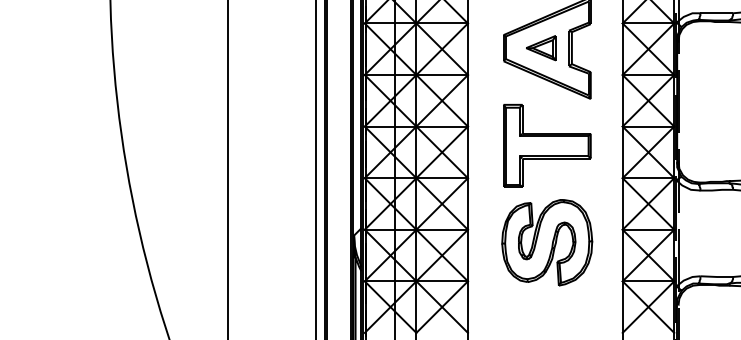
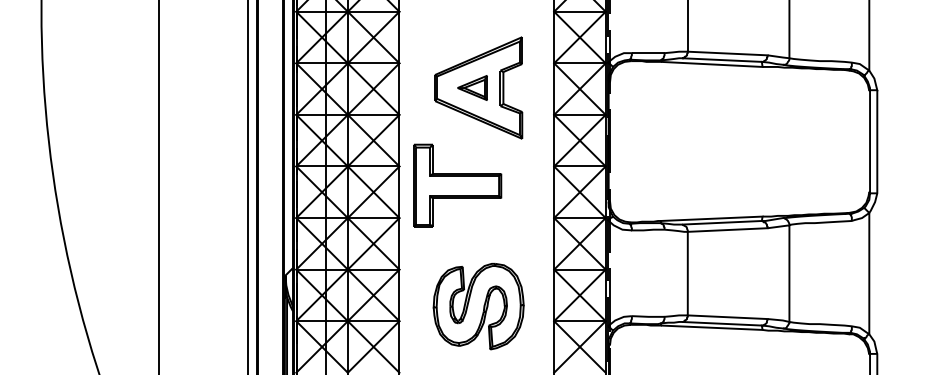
part: (547, 145) -> (457, 185), moved
part: (547, 242) -> (478, 306), moved

